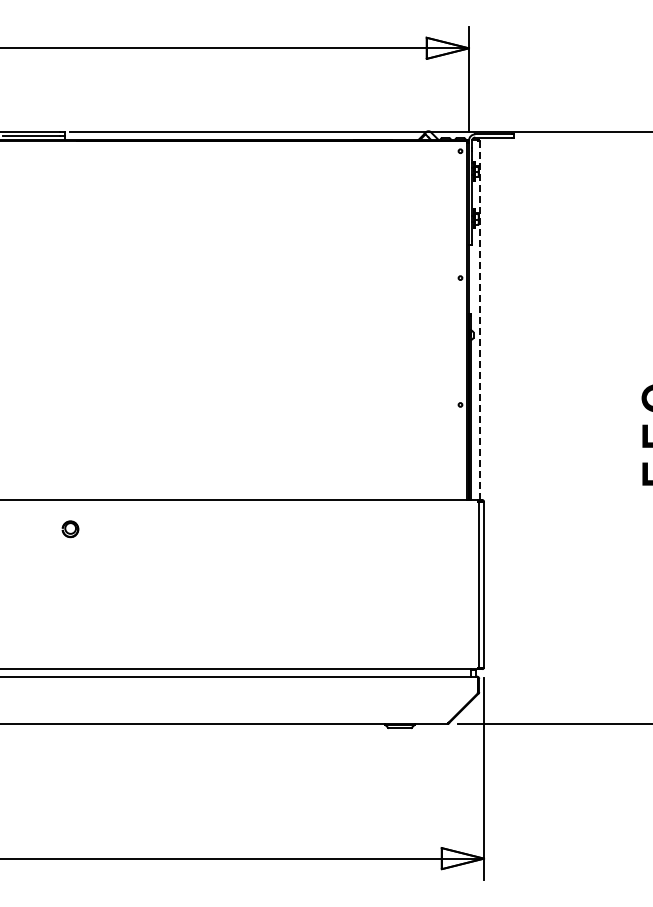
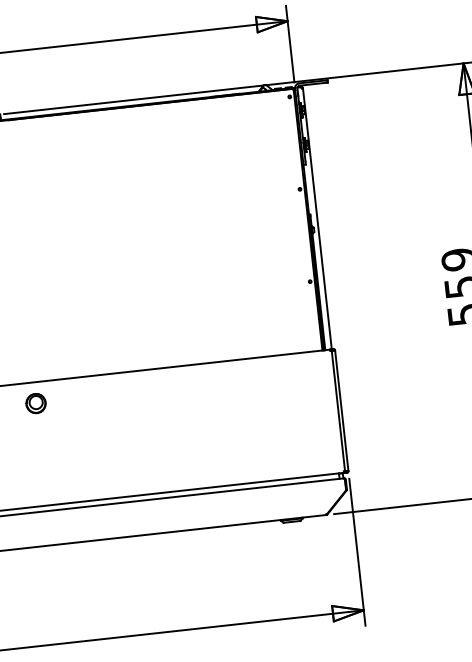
line: (479, 320) -> (317, 218), dashed -> solid
part: (70, 529) -> (36, 403), size x1.67

